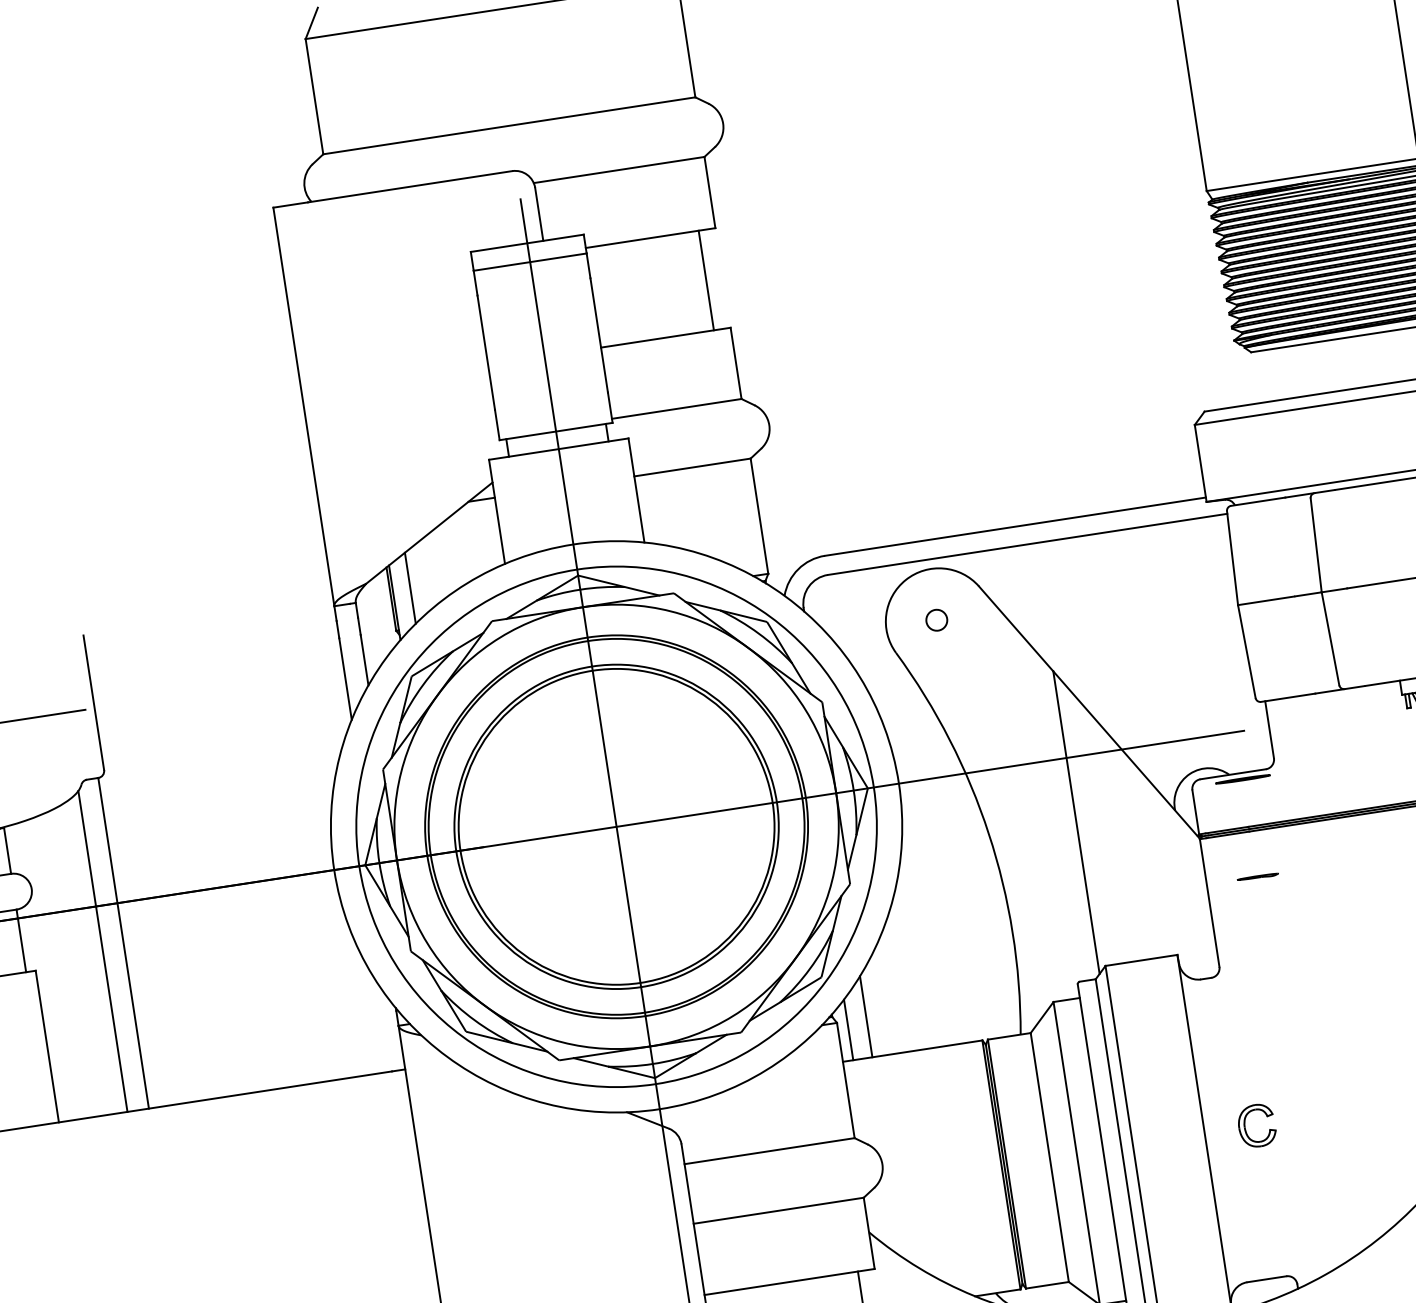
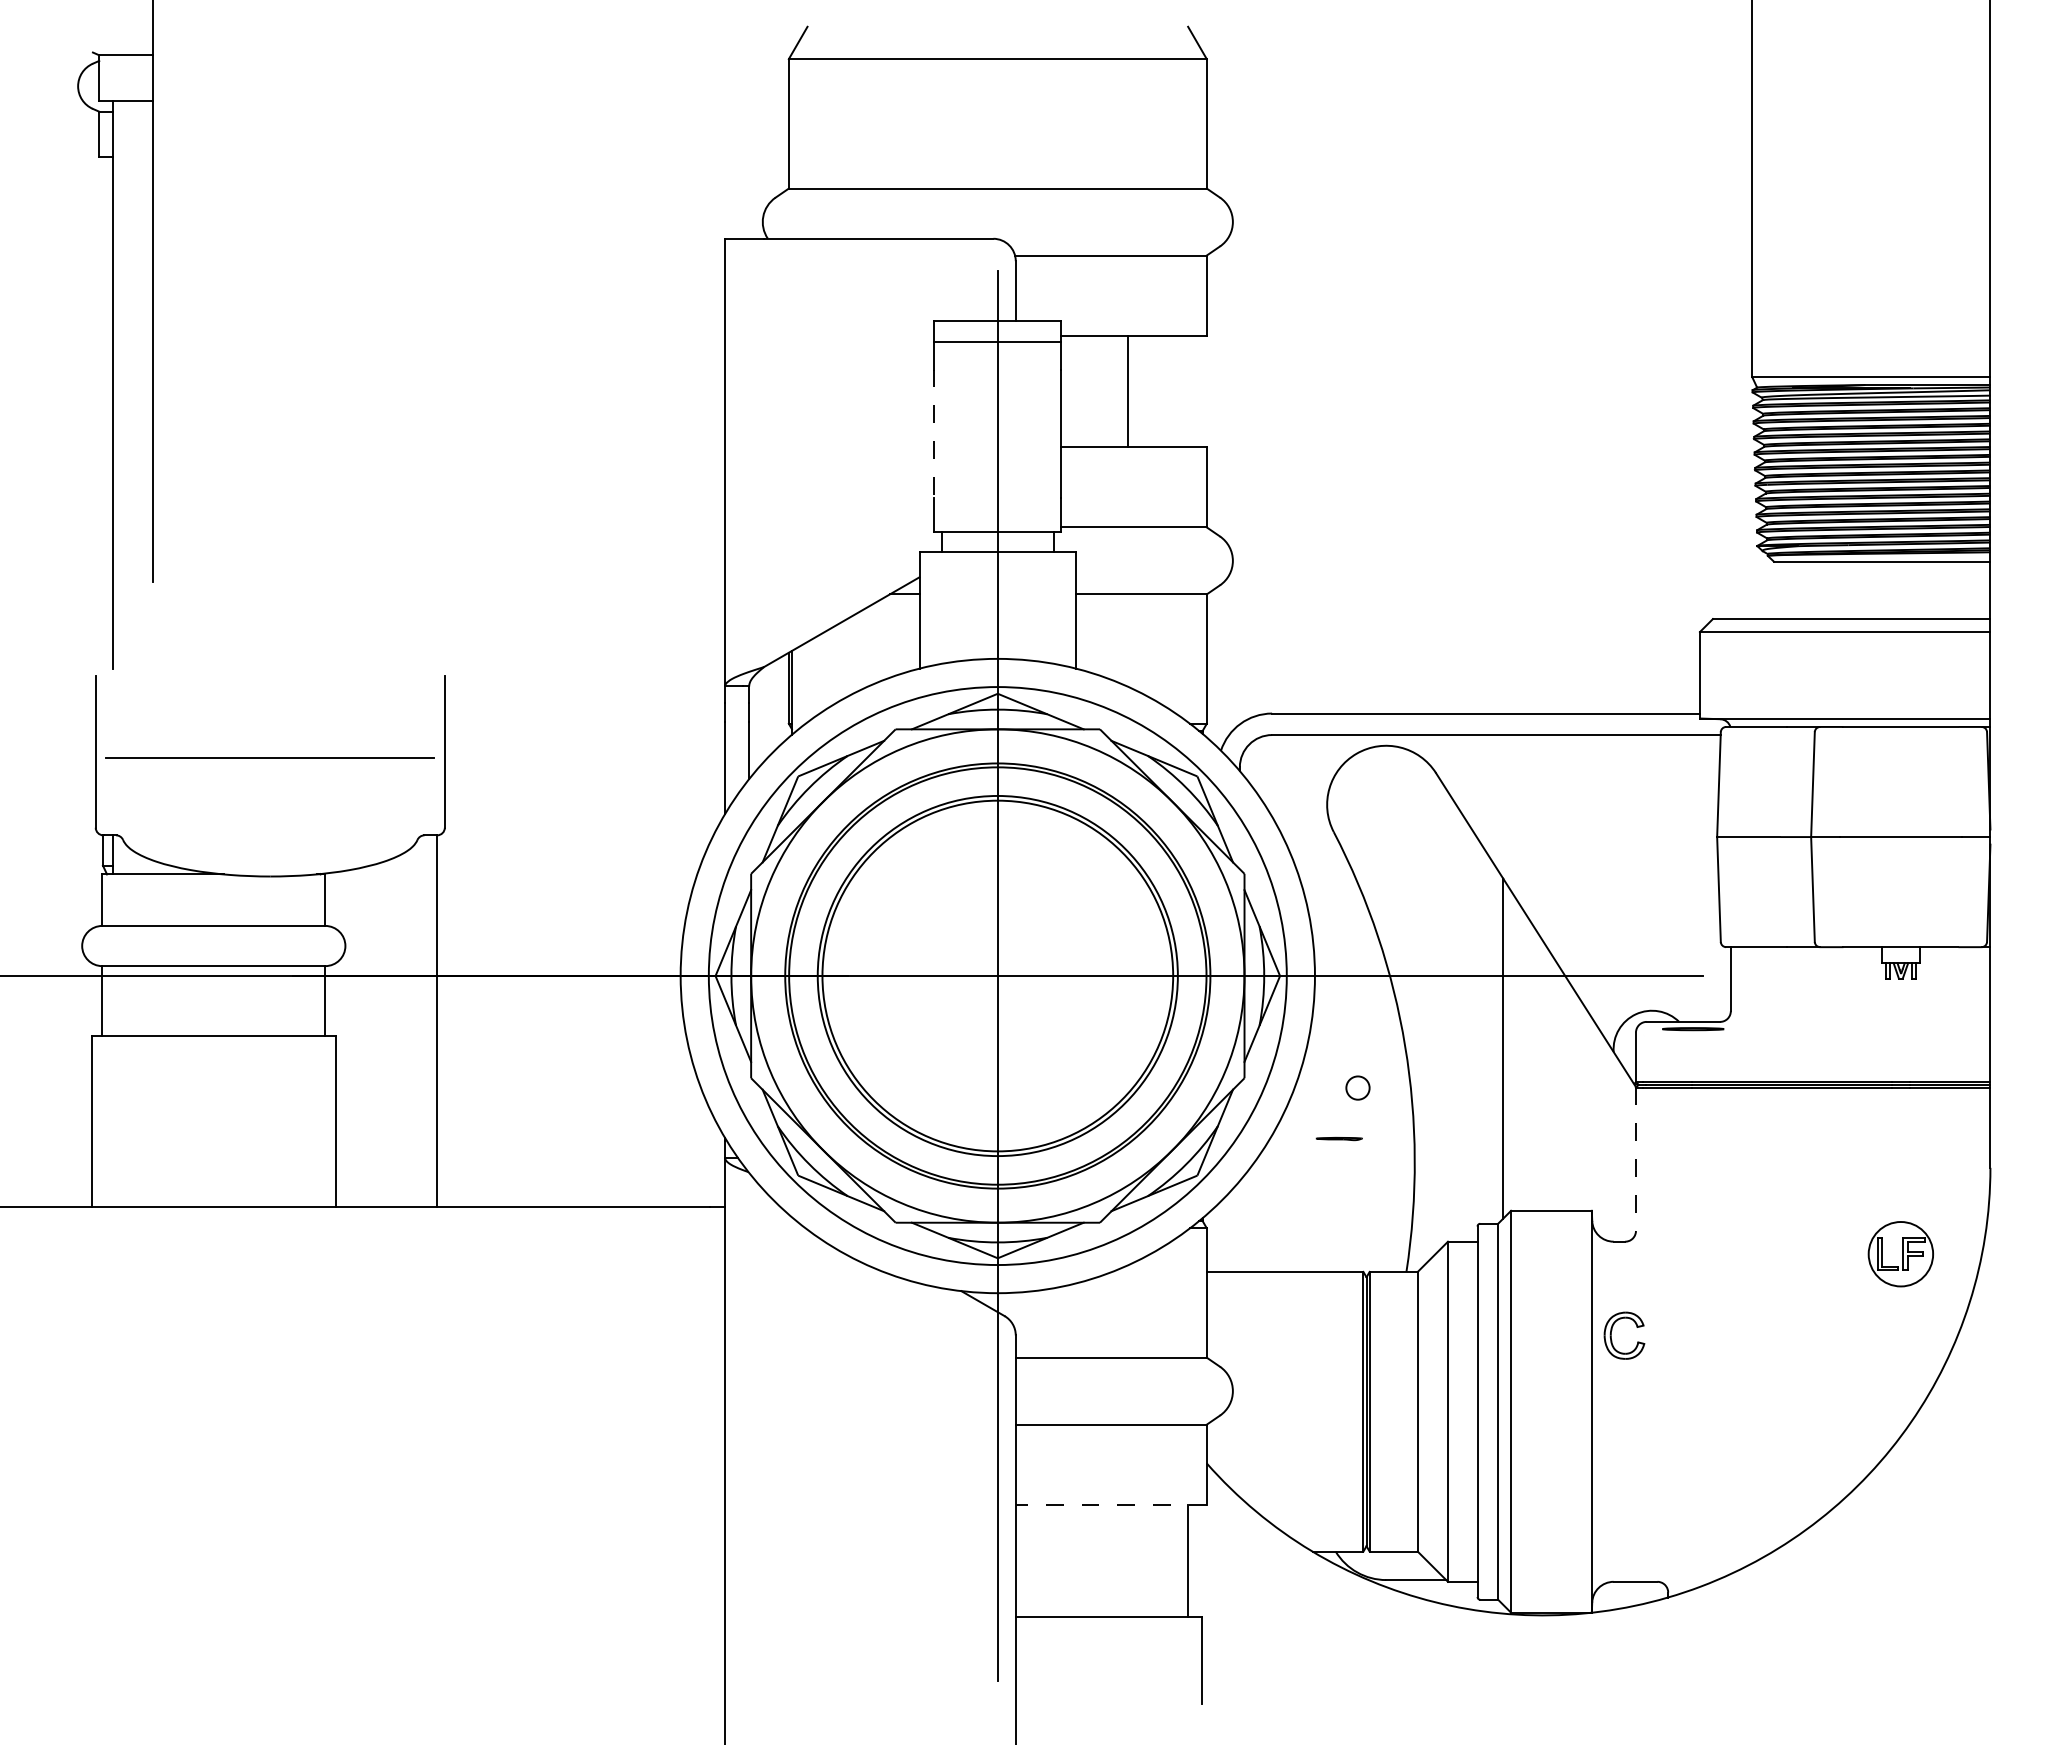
line: (706, 280) -> (1128, 391), moved
line: (486, 353) -> (934, 434), solid -> dashed
line: (410, 588) -> (811, 679), removed
circle: (936, 619) -> (1357, 1087), moved
line: (1257, 877) -> (1338, 1139), moved
line: (1209, 903) -> (1635, 1159), solid -> dashed
line: (103, 951) -> (413, 1026), removed
line: (865, 1016) -> (1239, 1225), removed
line: (848, 1029) -> (1218, 1237), removed
part: (1245, 1122) -> (1612, 1330), moved
line: (789, 1281) -> (1111, 1504), solid -> dashed

